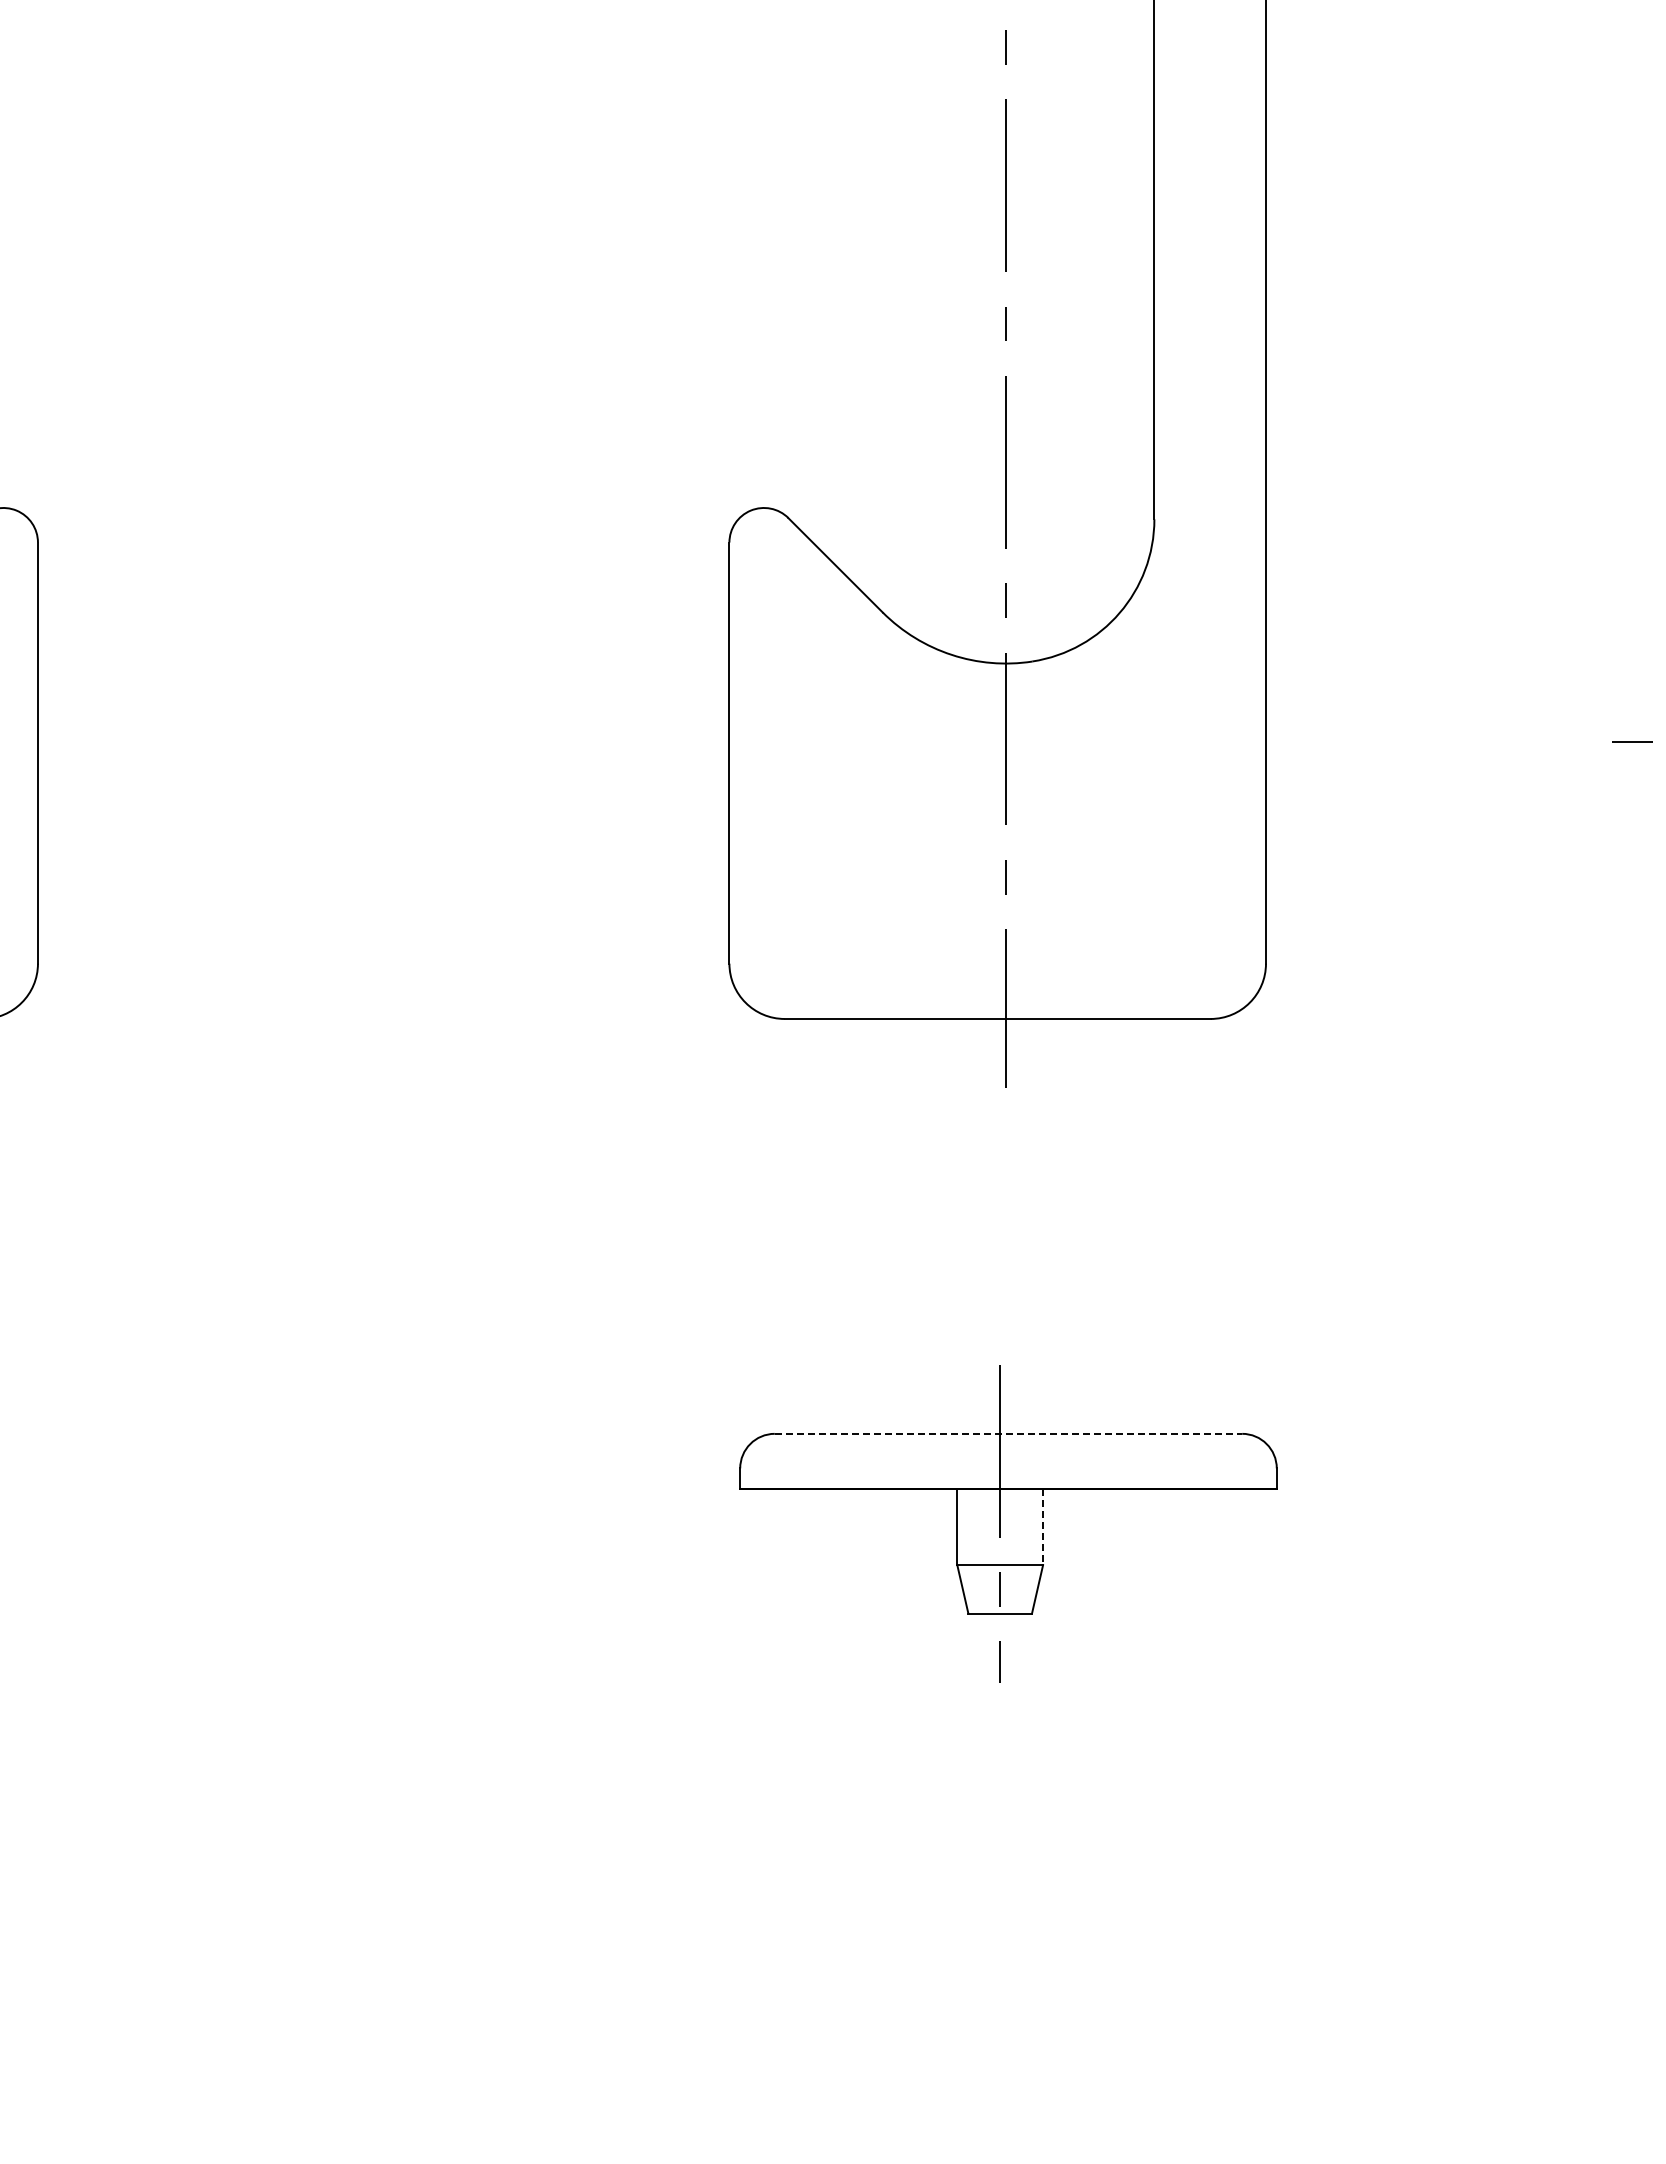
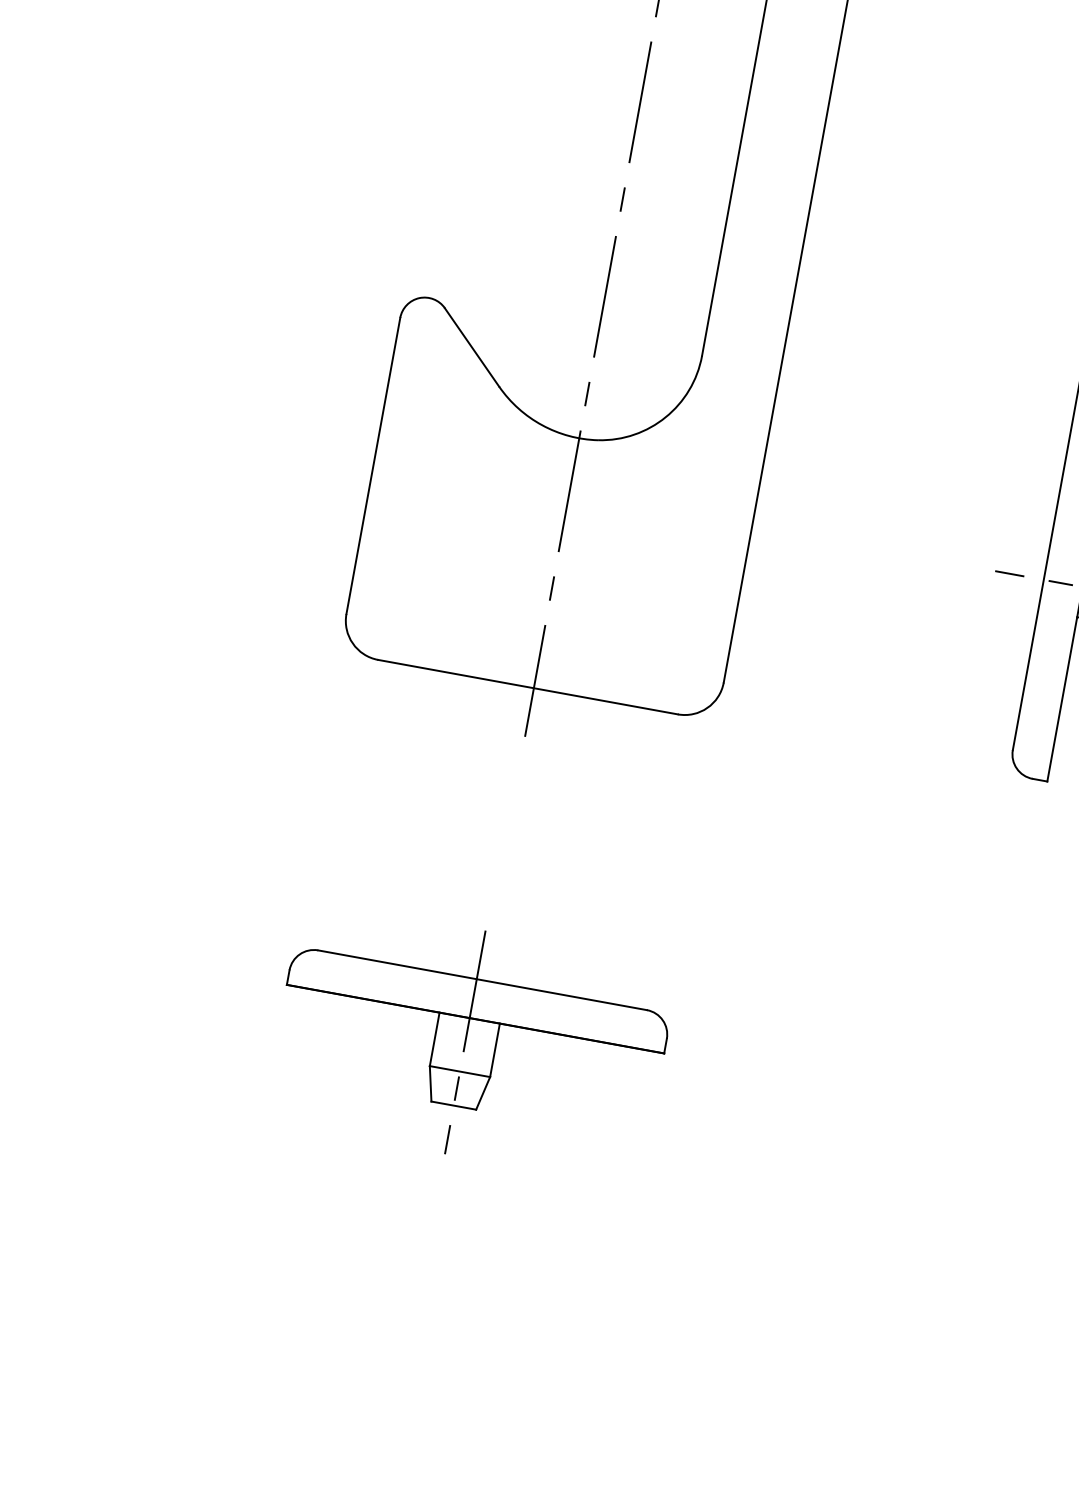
line: (1008, 1433) -> (482, 980), dashed -> solid
line: (1043, 1527) -> (495, 1050), dashed -> solid

